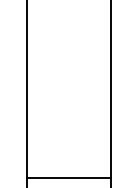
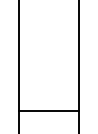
line: (69, 177) -> (49, 110), moved

